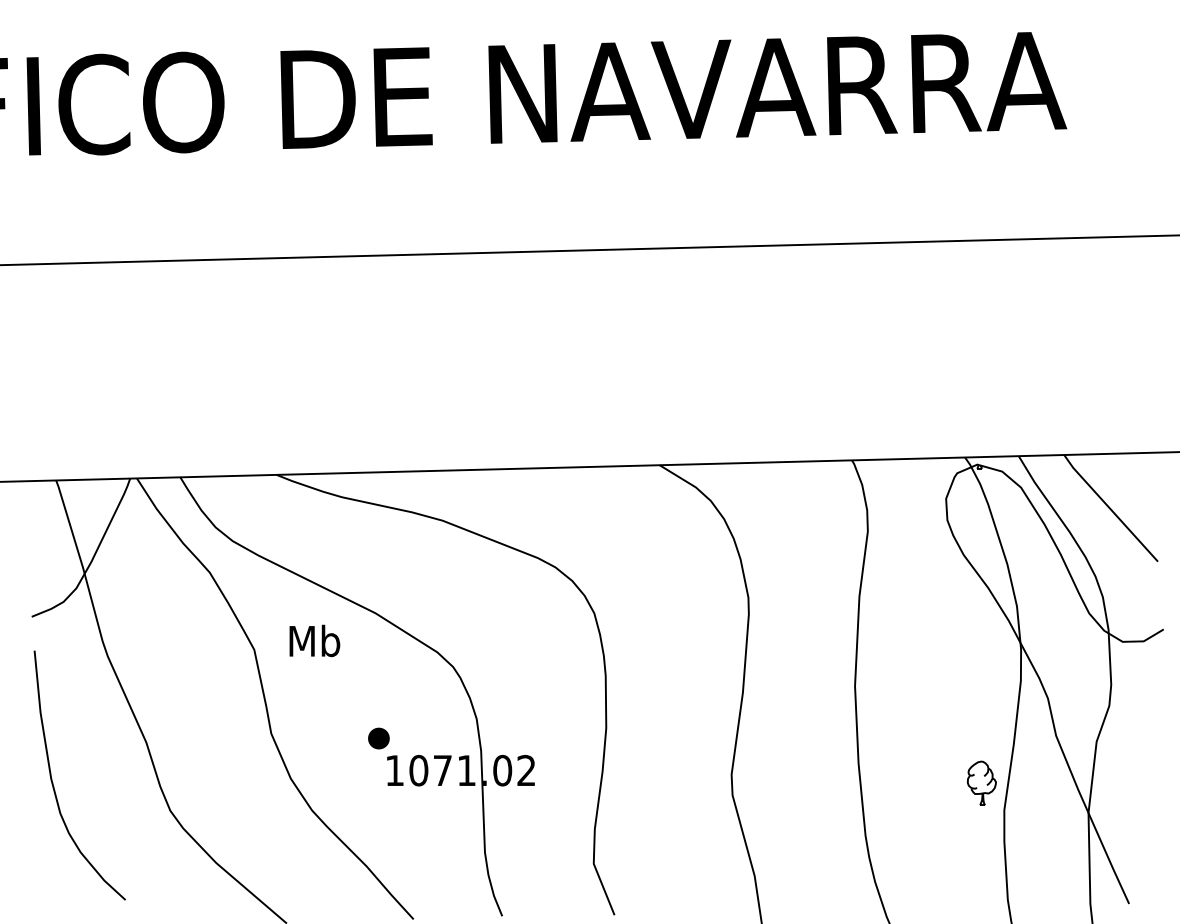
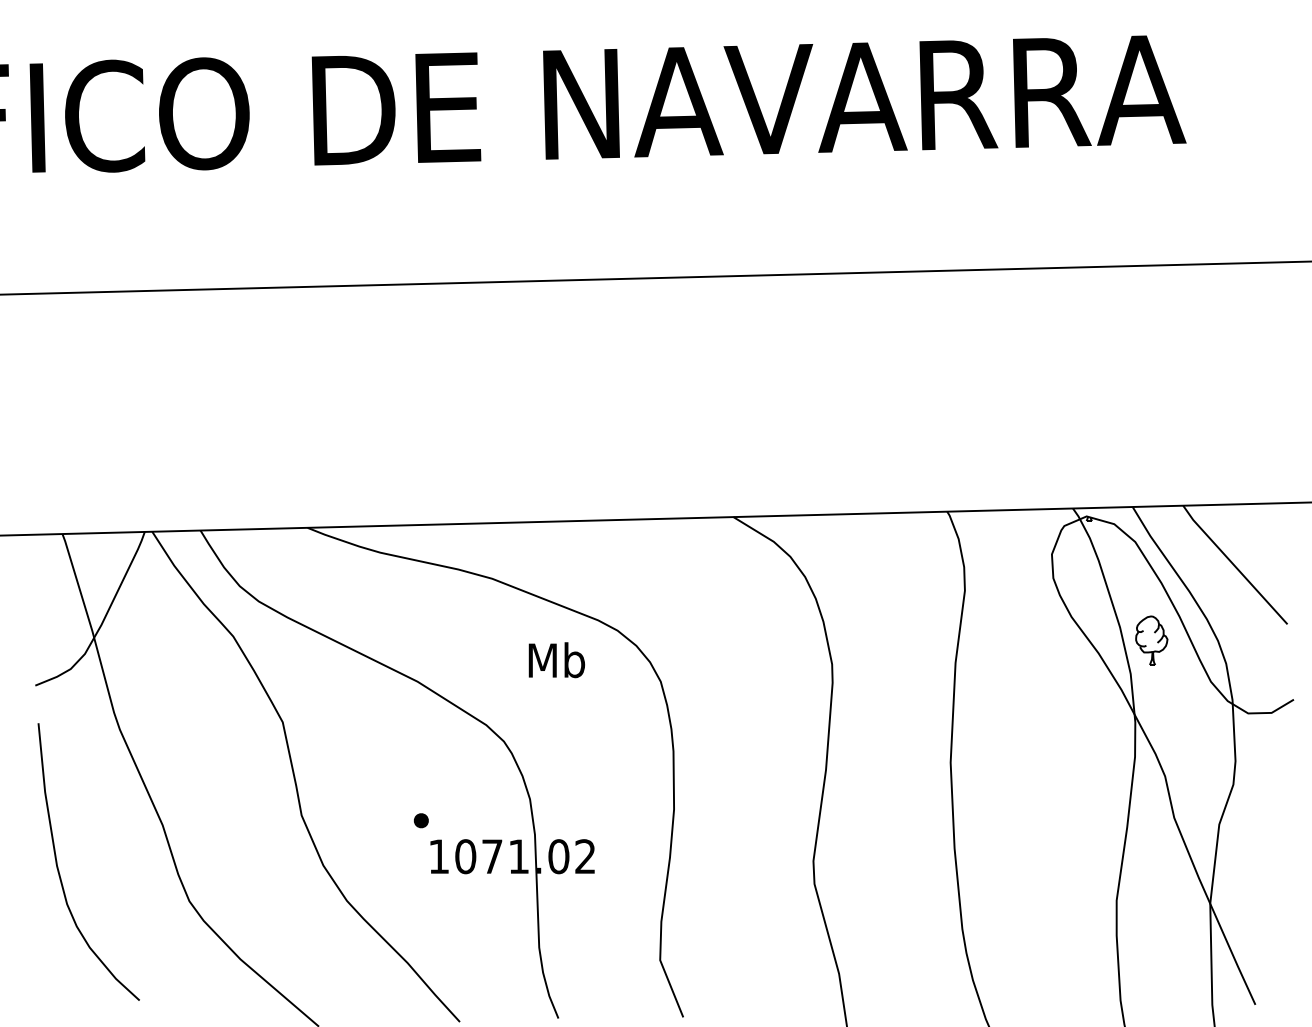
text: (314, 640) -> (556, 659), moved
part: (378, 737) -> (420, 819), size x0.62
part: (981, 782) -> (1151, 639), moved

